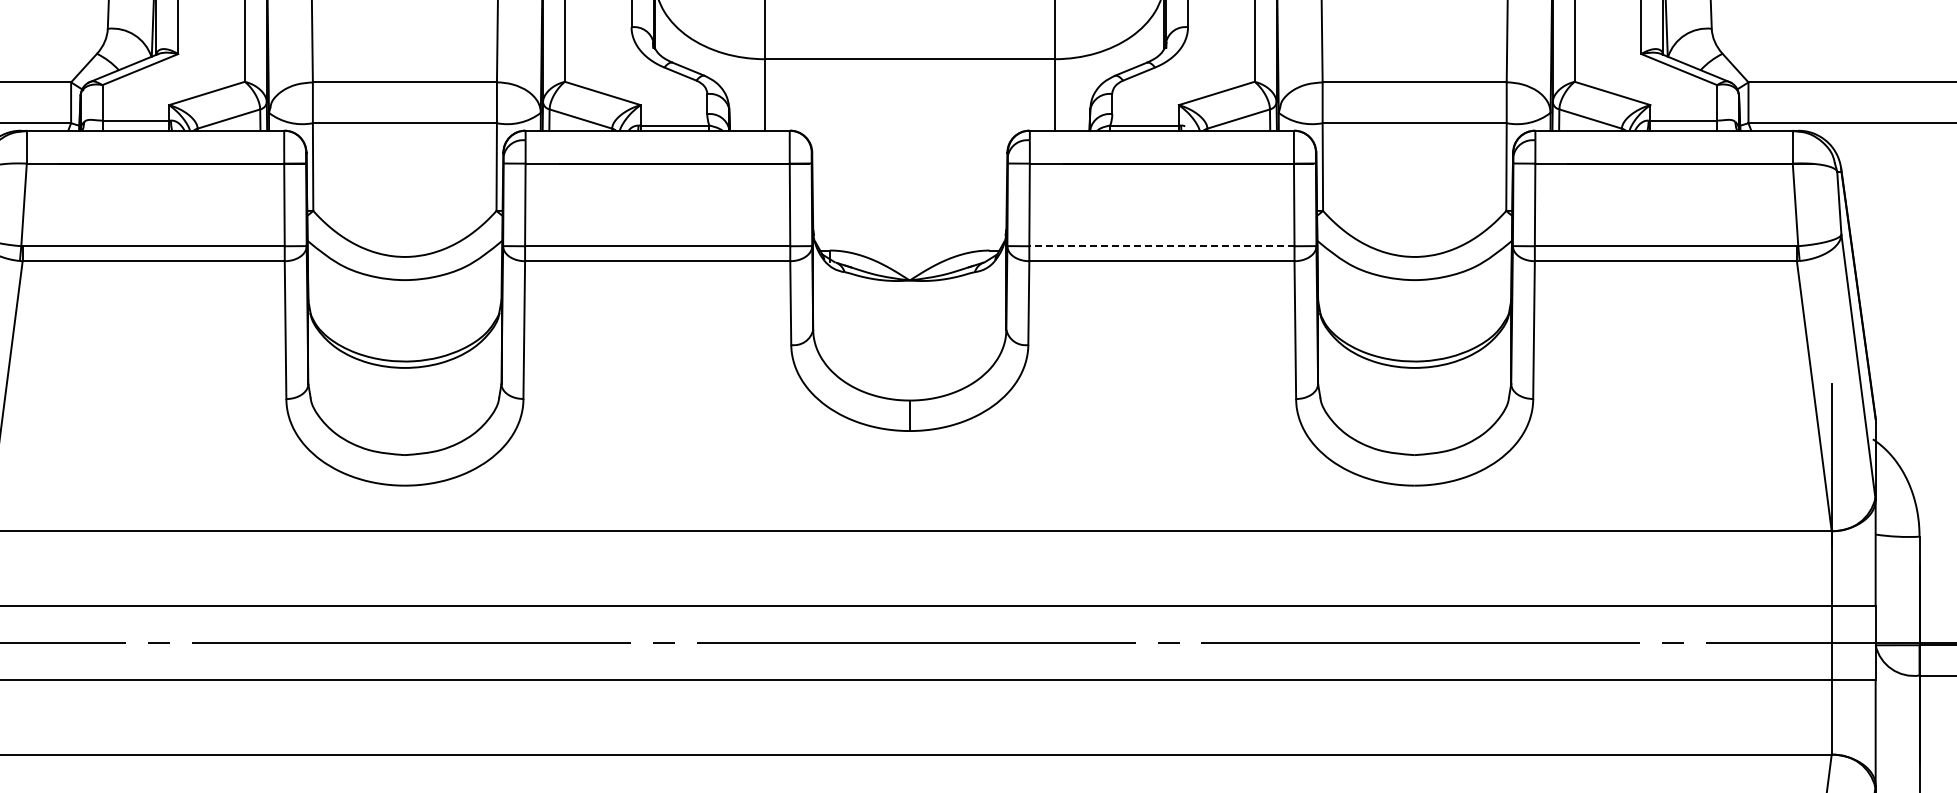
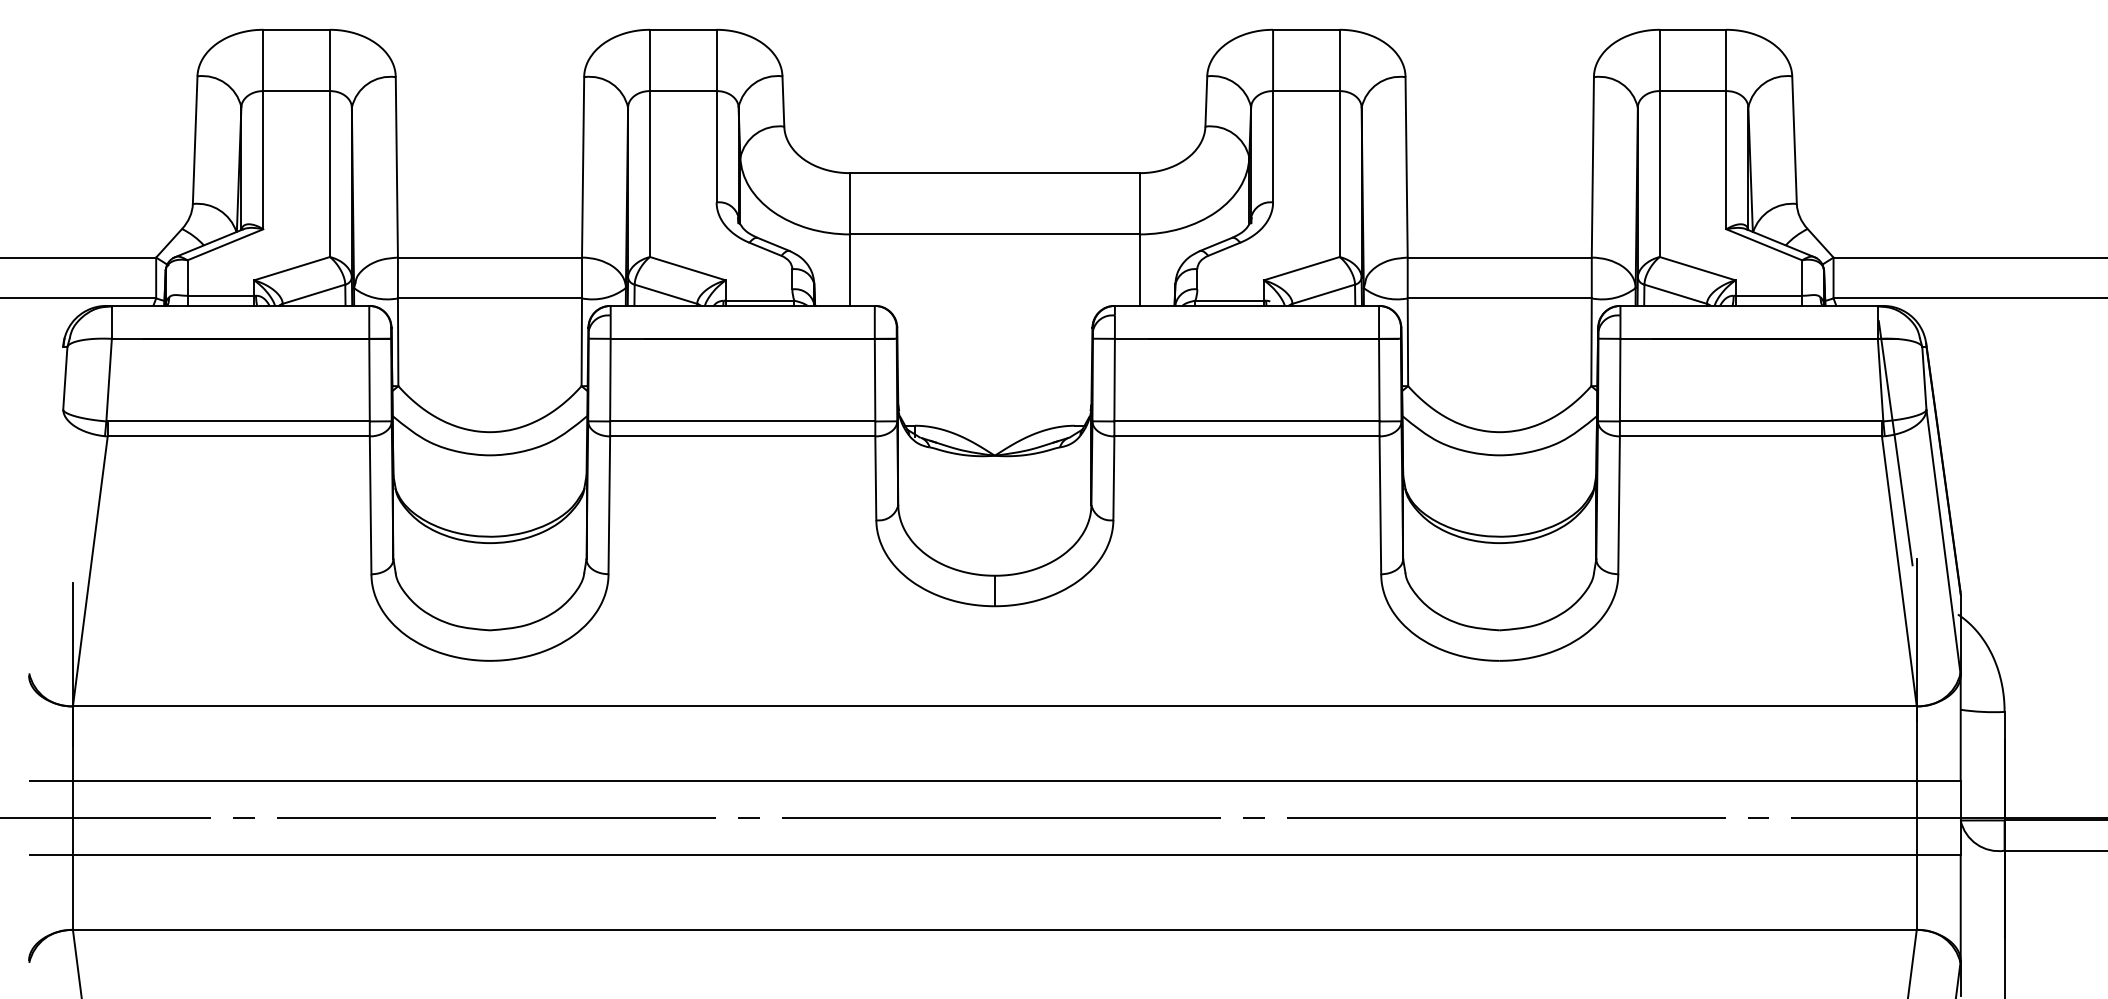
line: (1161, 246) -> (1246, 421), dashed -> solid
line: (1810, 268) -> (1895, 443), added

